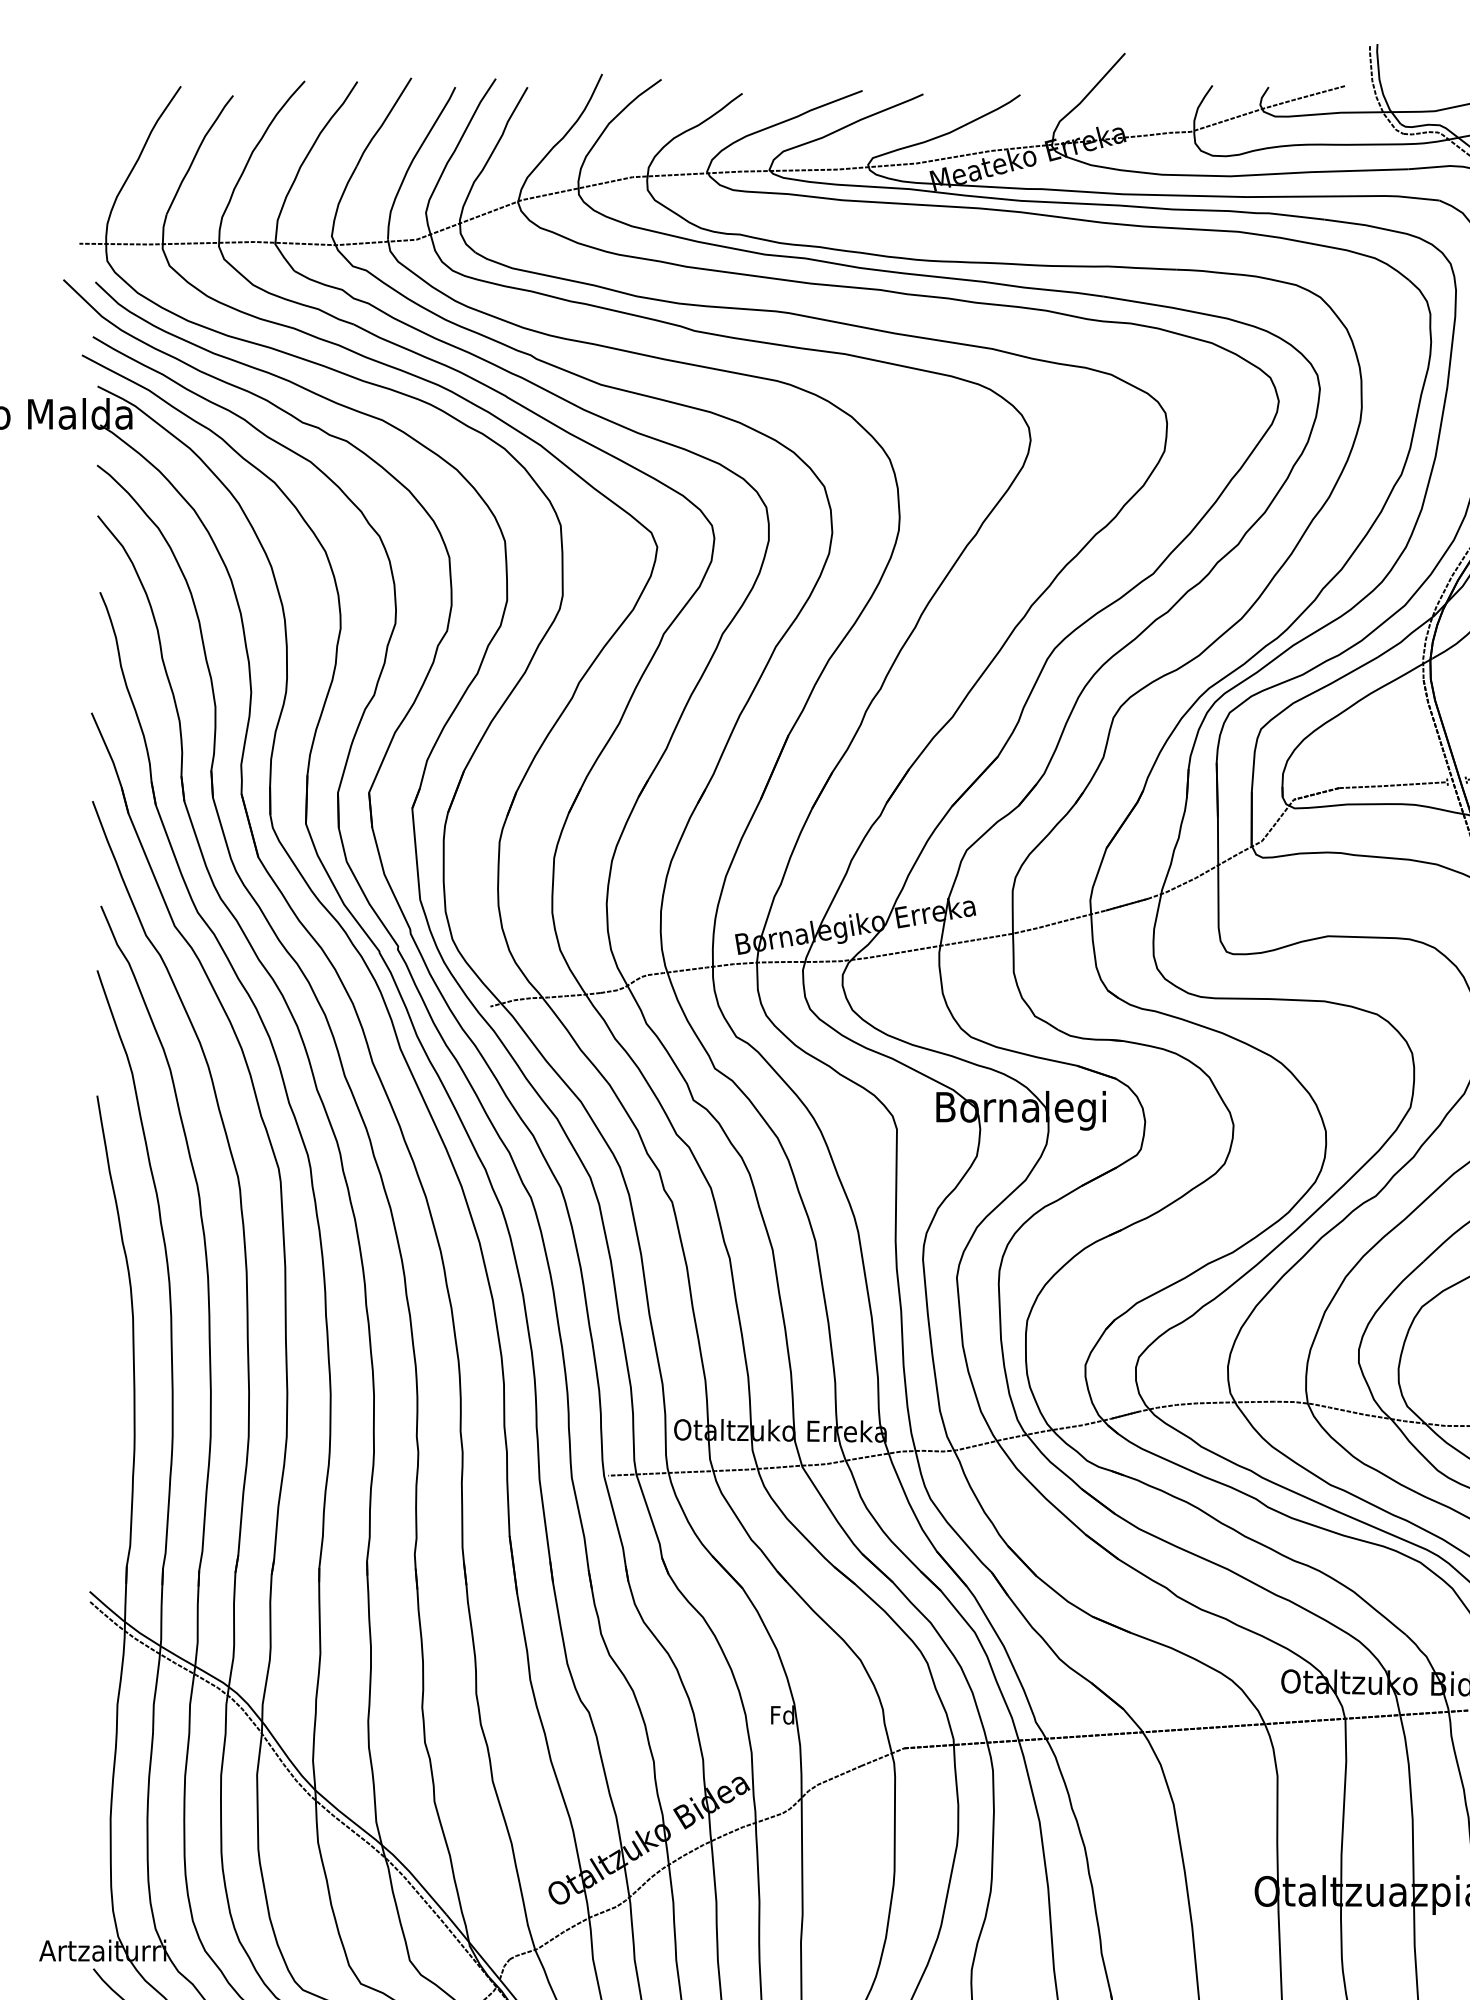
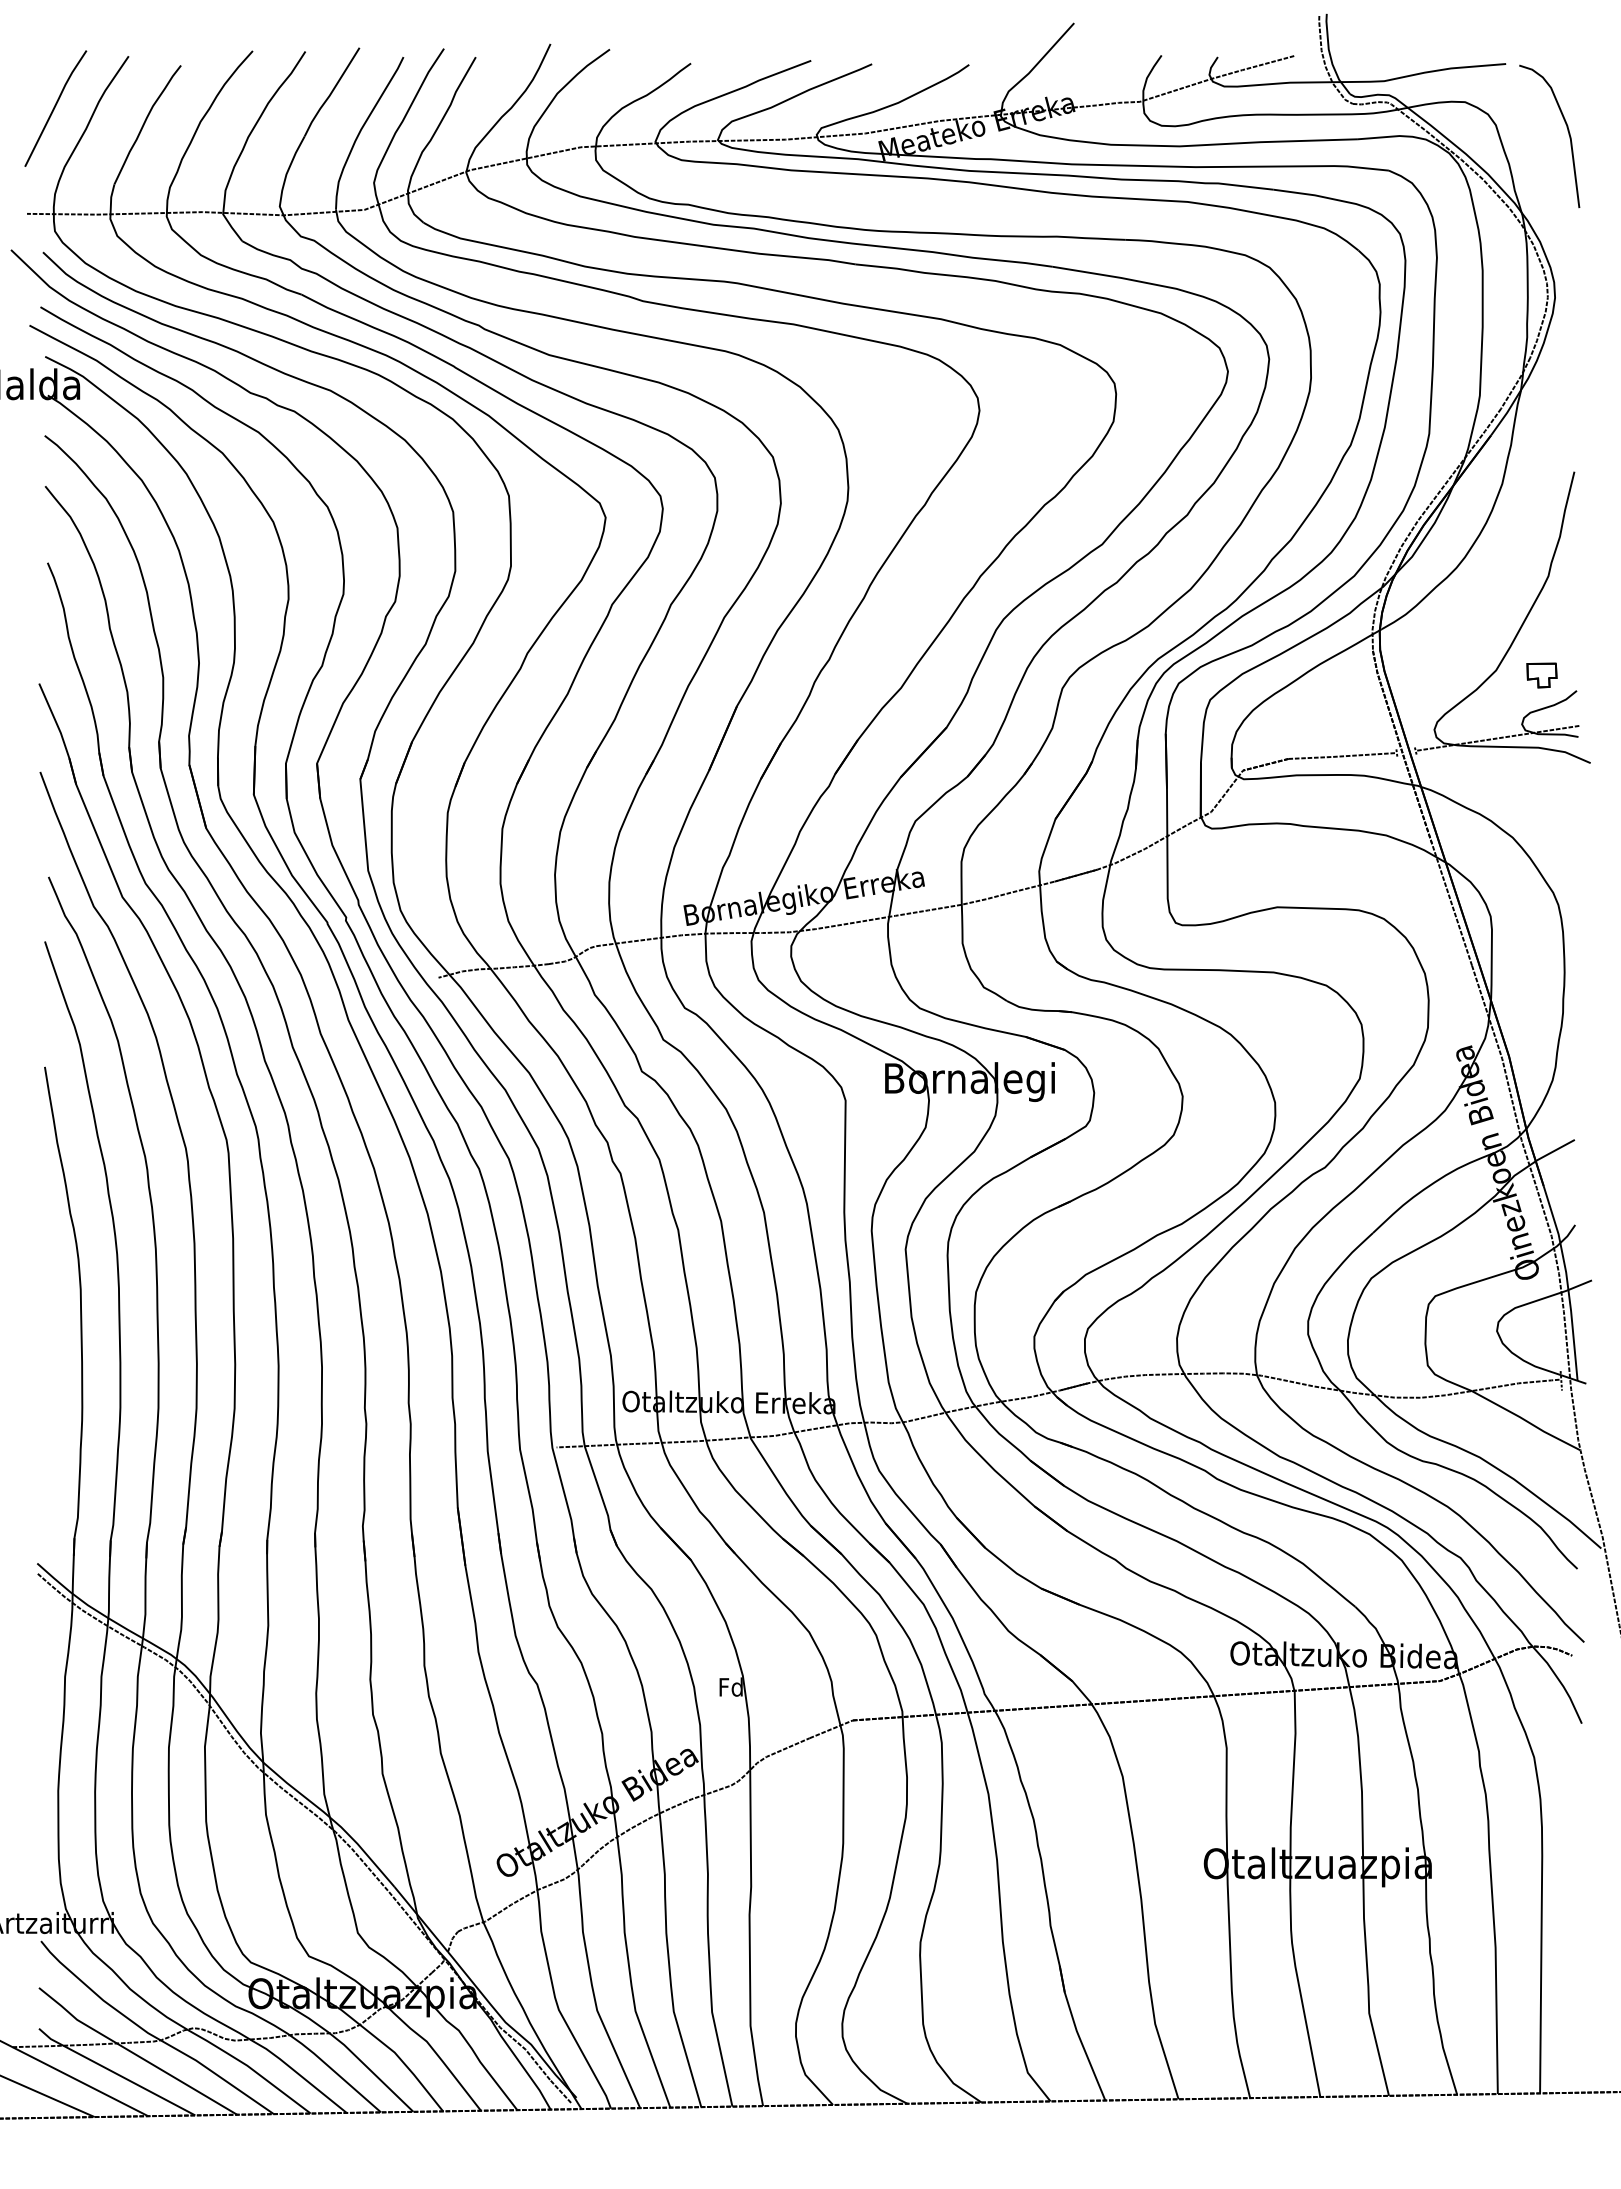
curve: (107, 138) -> (55, 108), added

